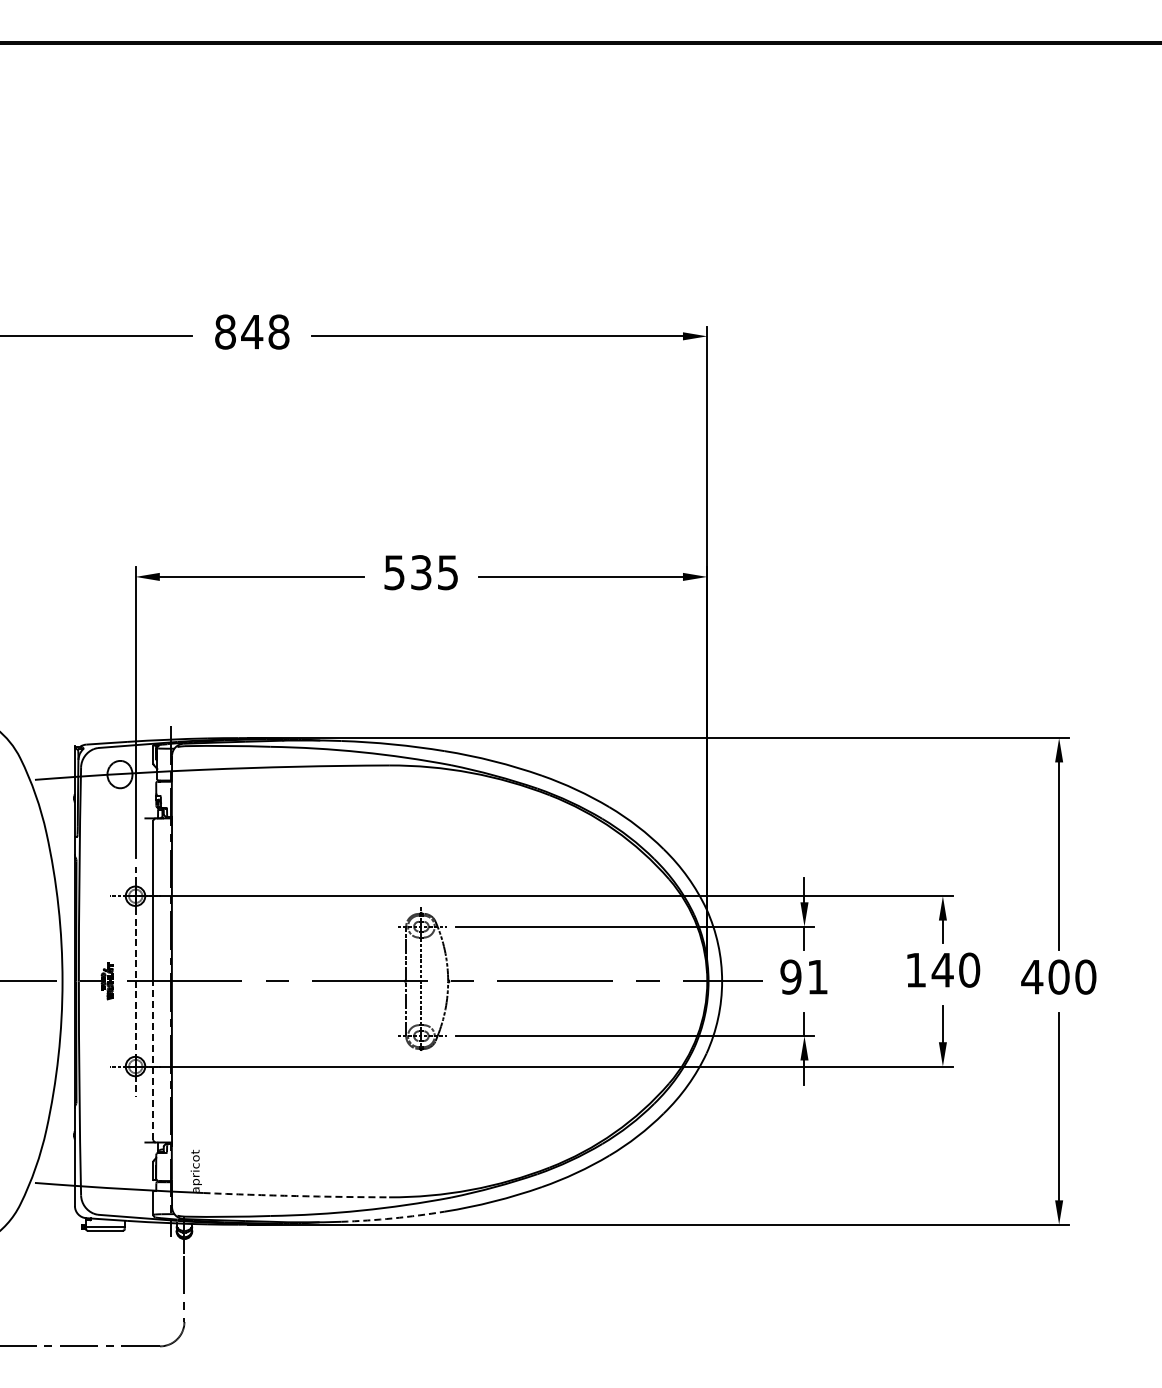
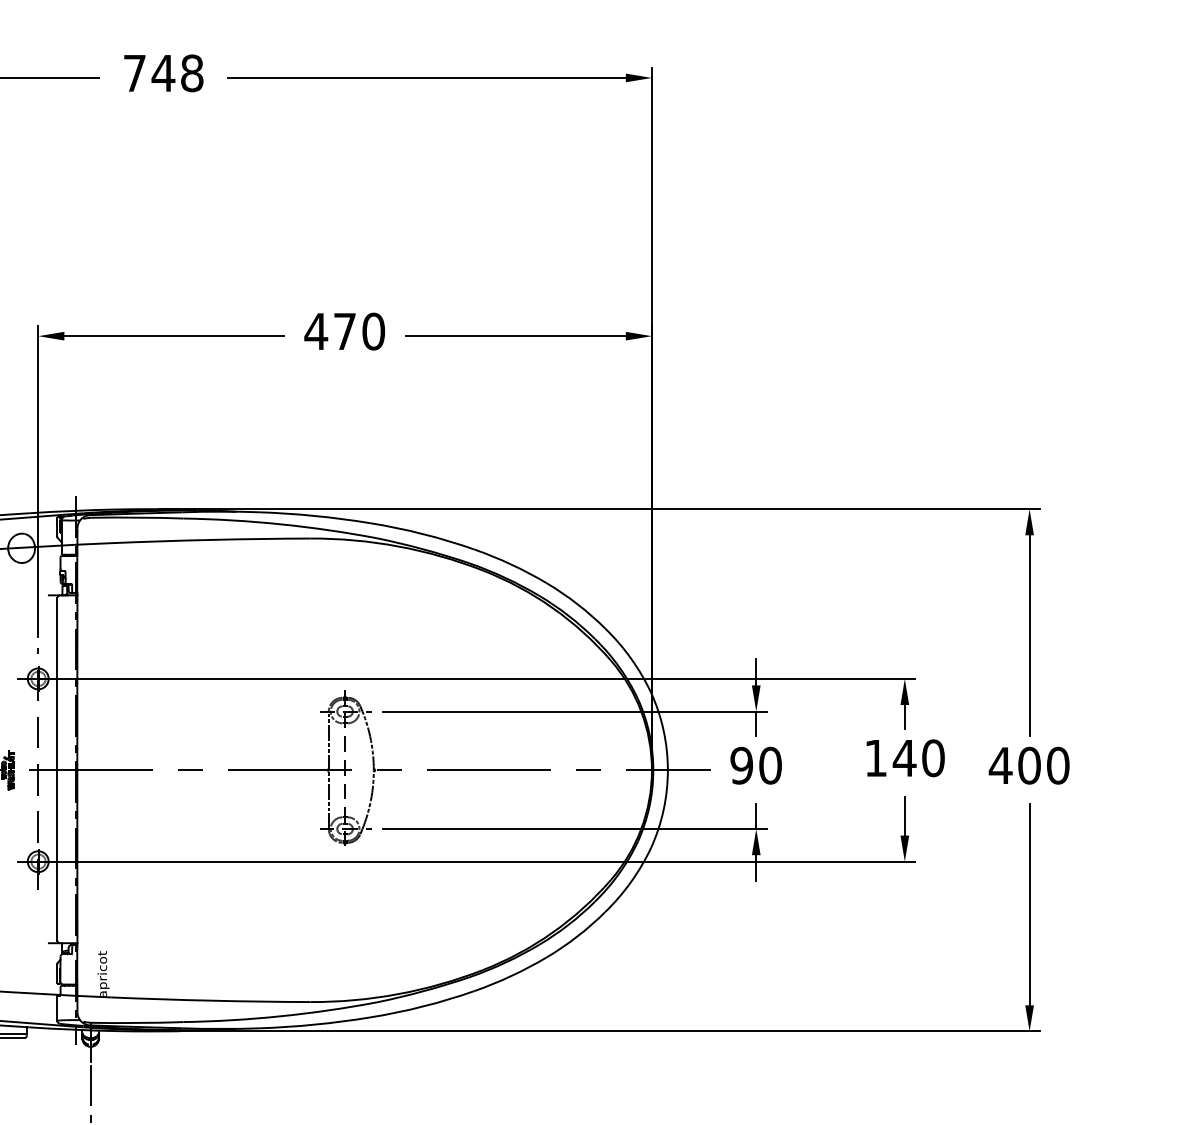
text: (225, 331) -> (134, 72), 848 -> 748
text: (420, 572) -> (344, 331), 535 -> 470
text: (817, 976) -> (770, 765), 91 -> 90
line: (153, 1060) -> (57, 855), dashed -> solid
arc: (296, 1196) -> (211, 1001), dashed -> solid
arc: (393, 1218) -> (315, 1024), dashed -> solid

